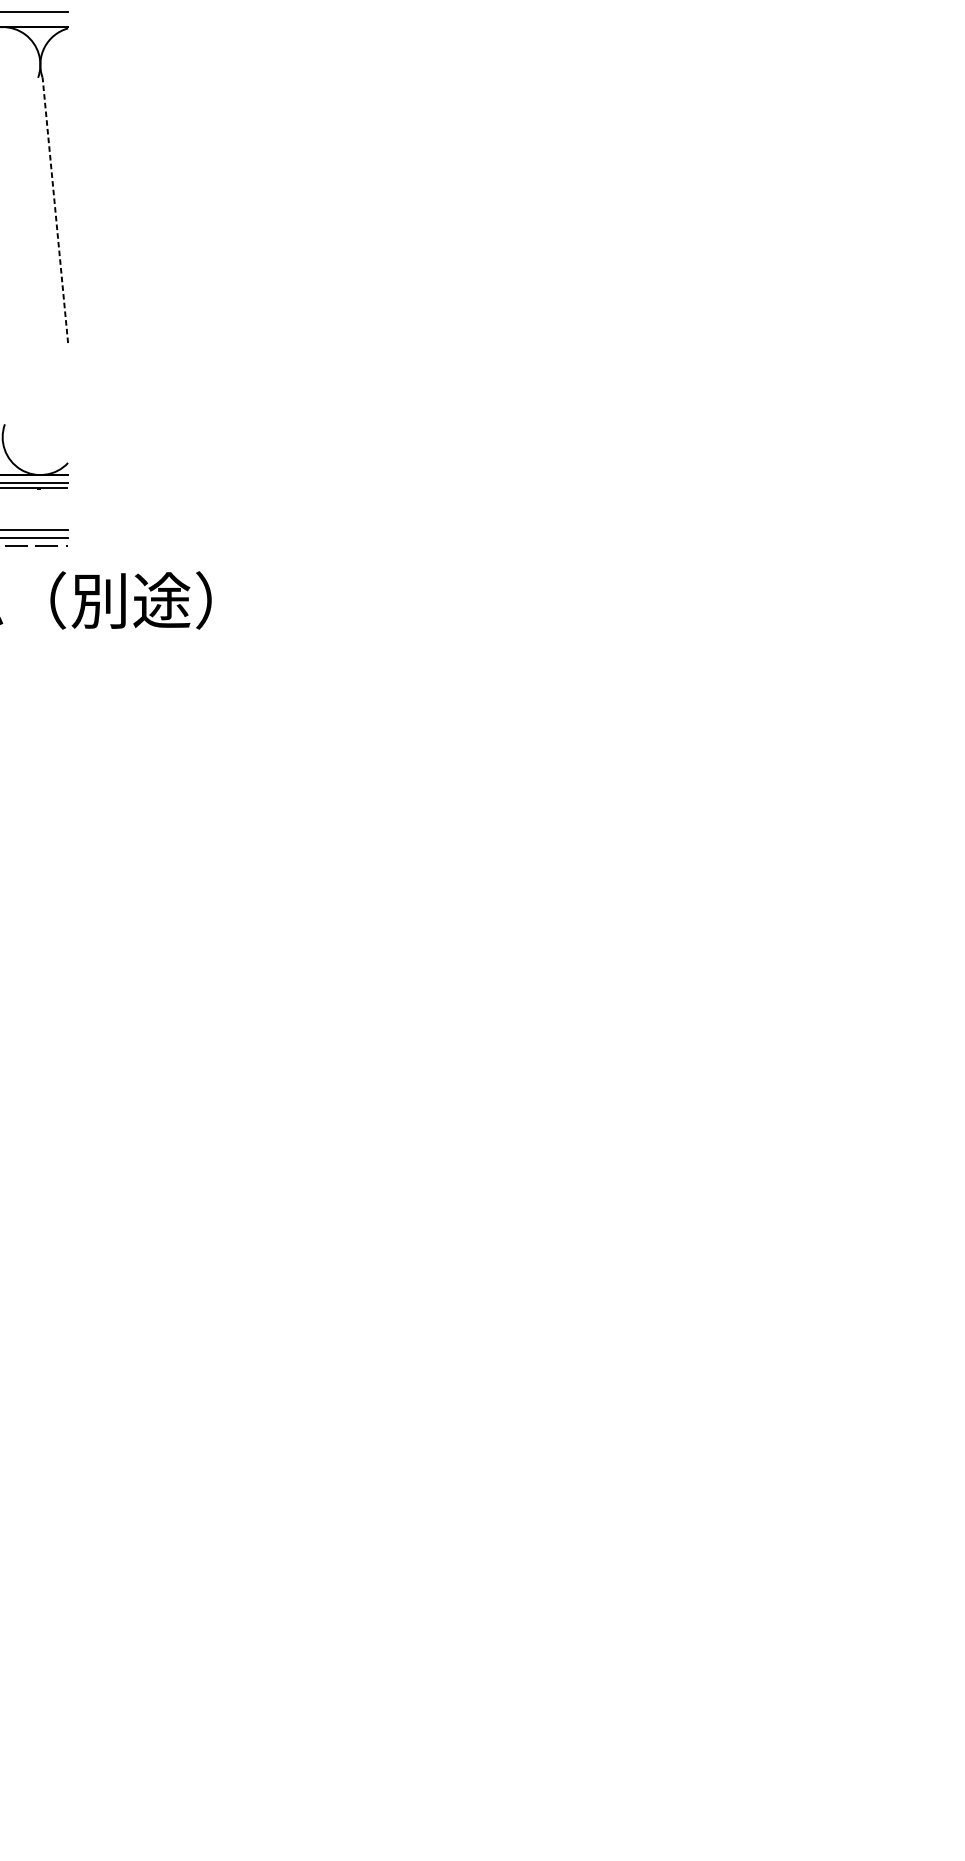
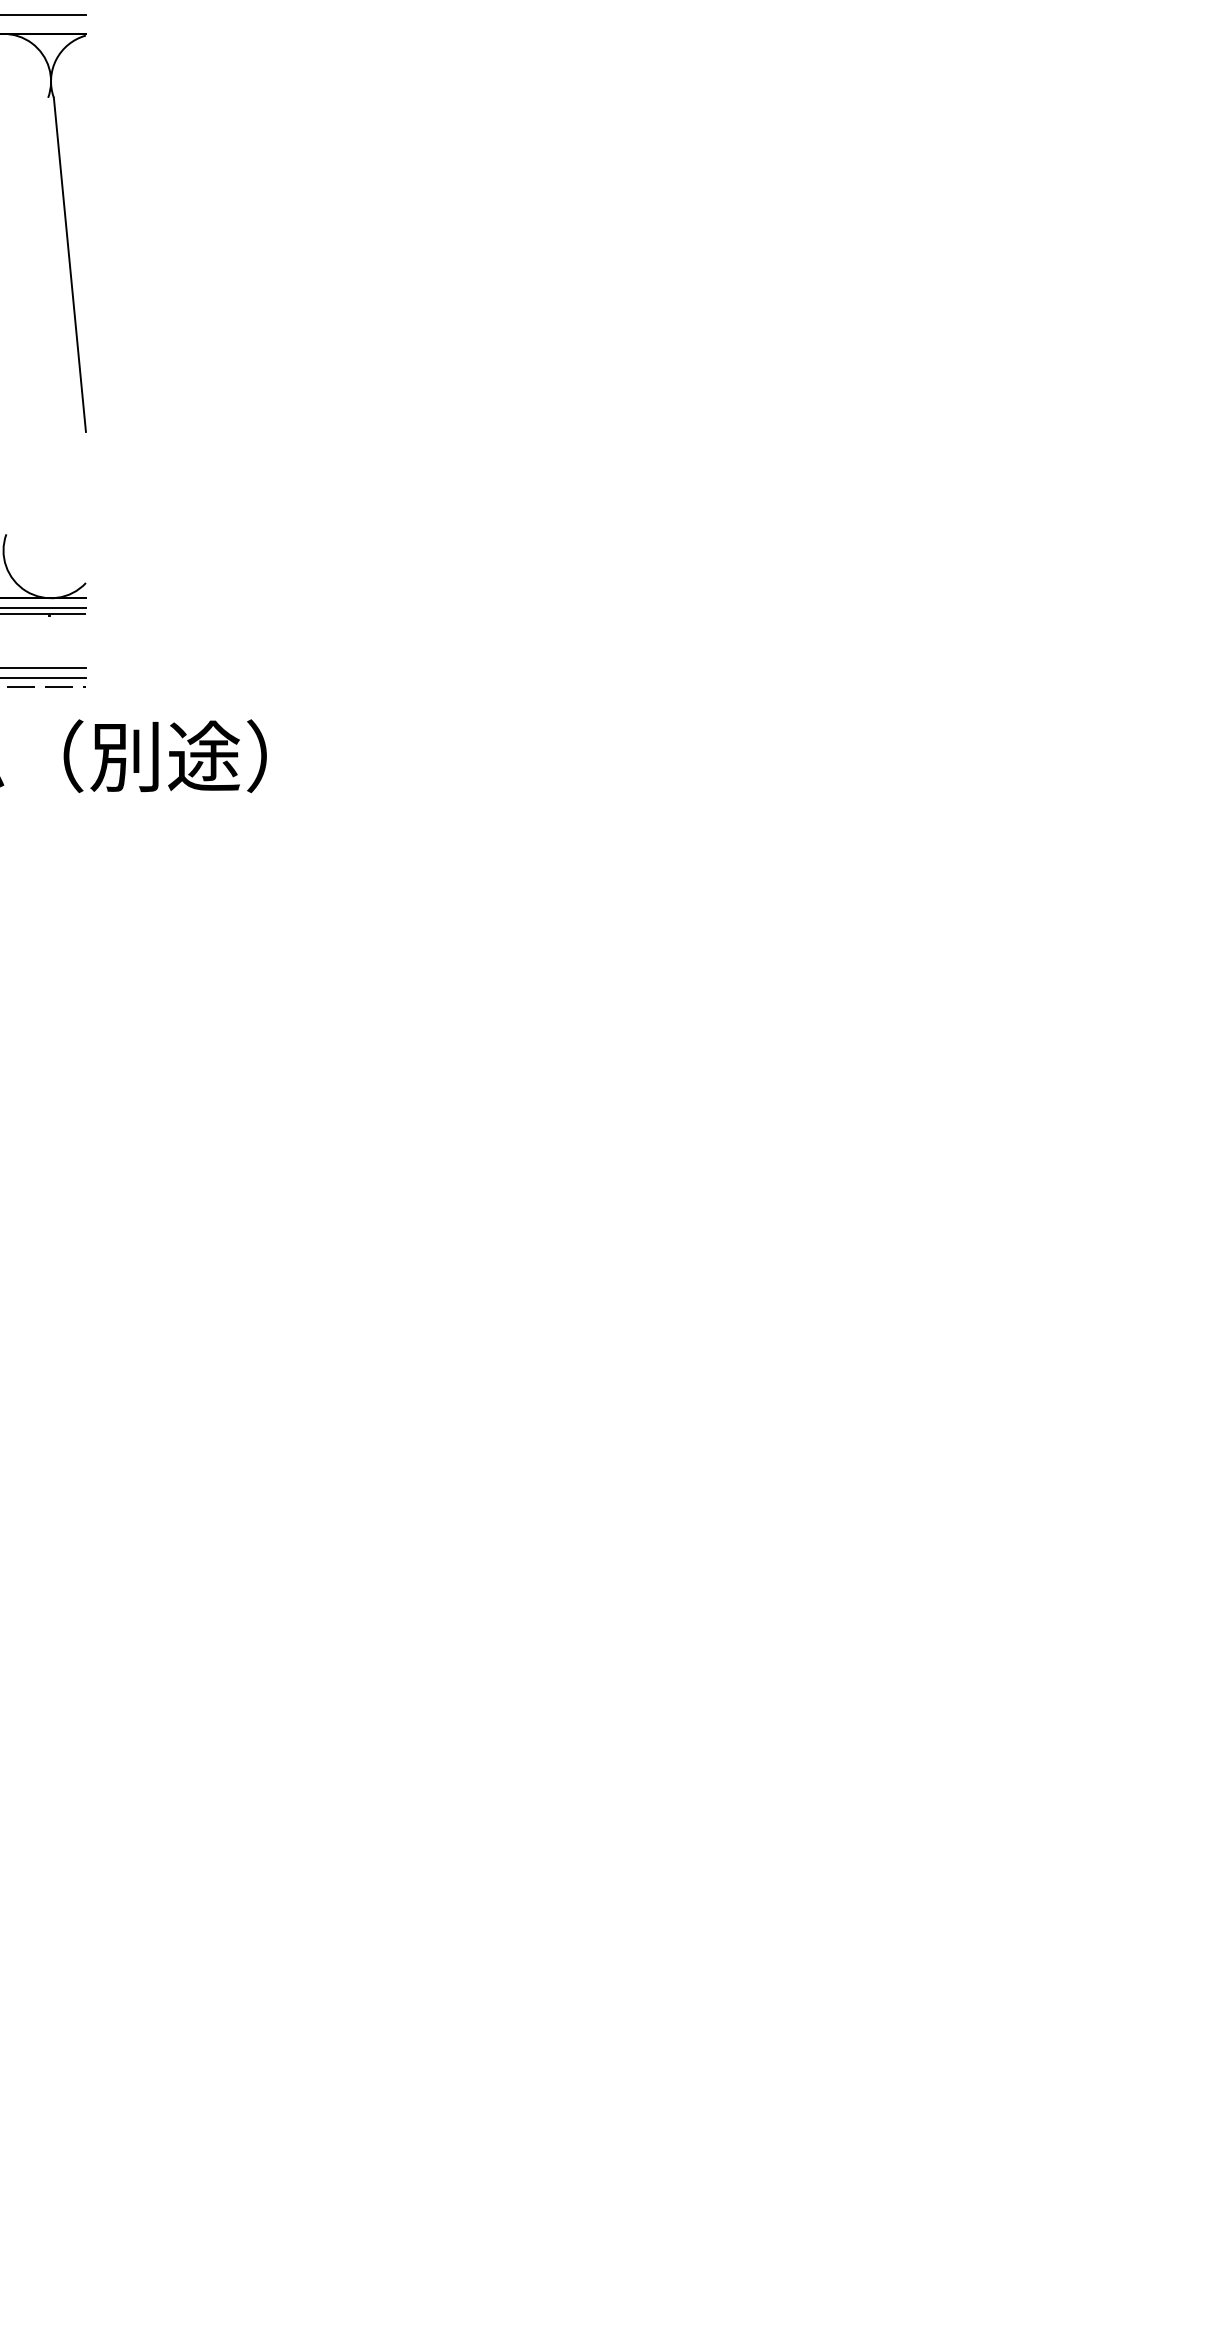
line: (55, 210) -> (69, 264), dashed -> solid

